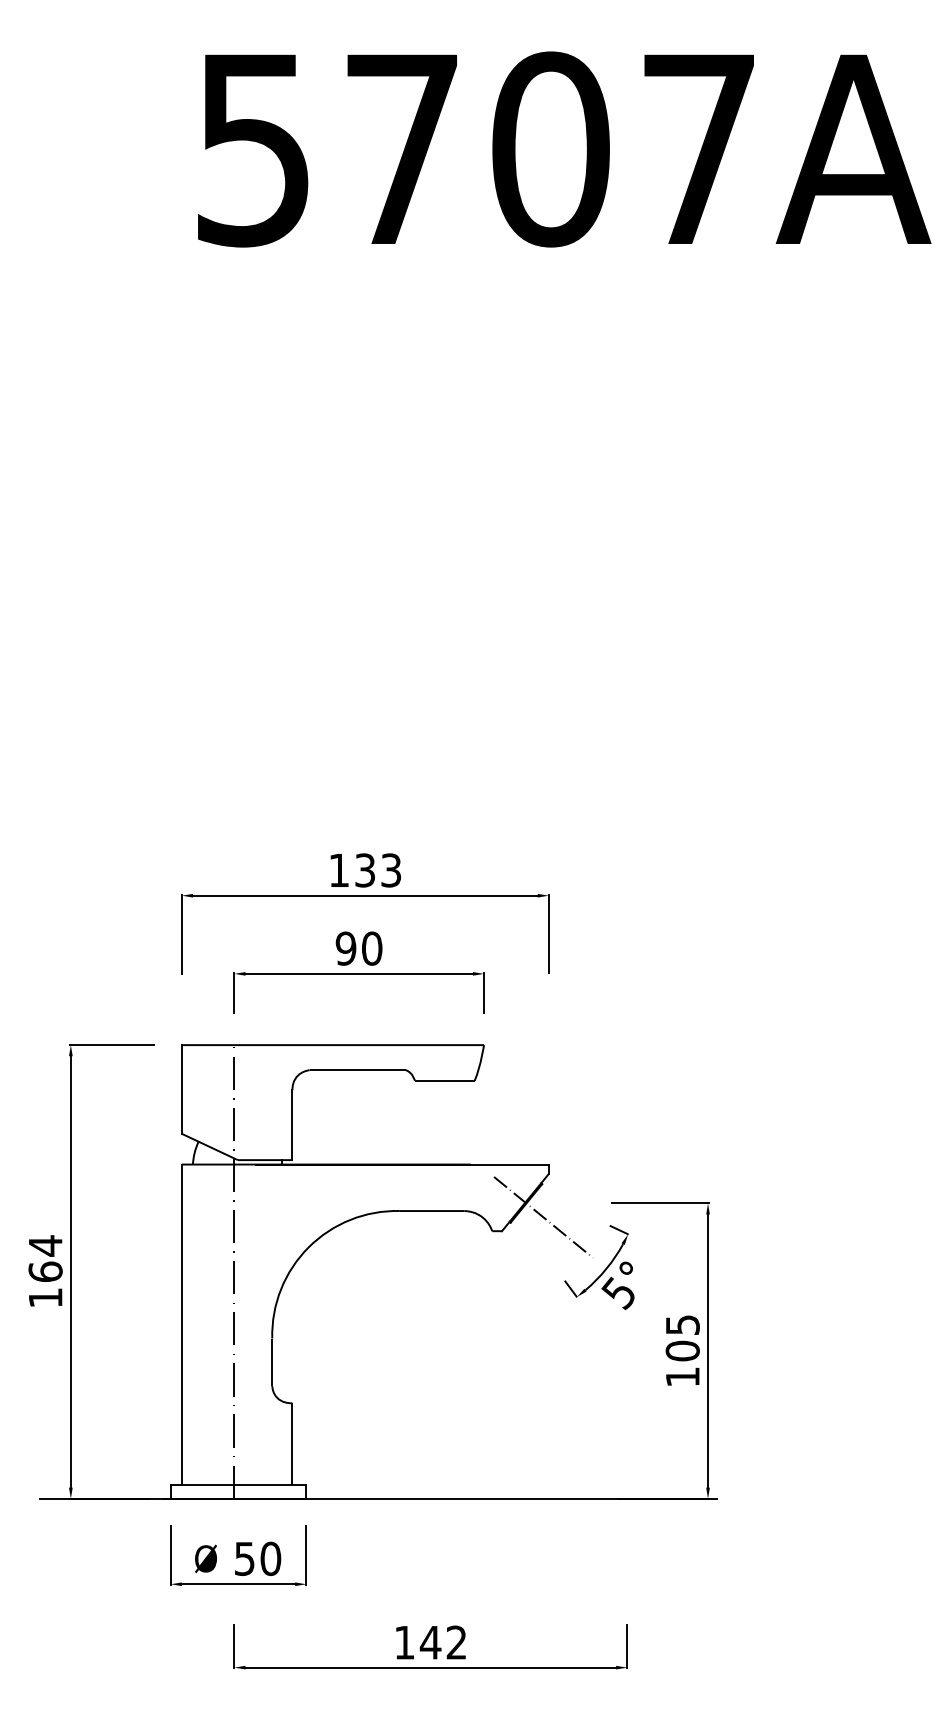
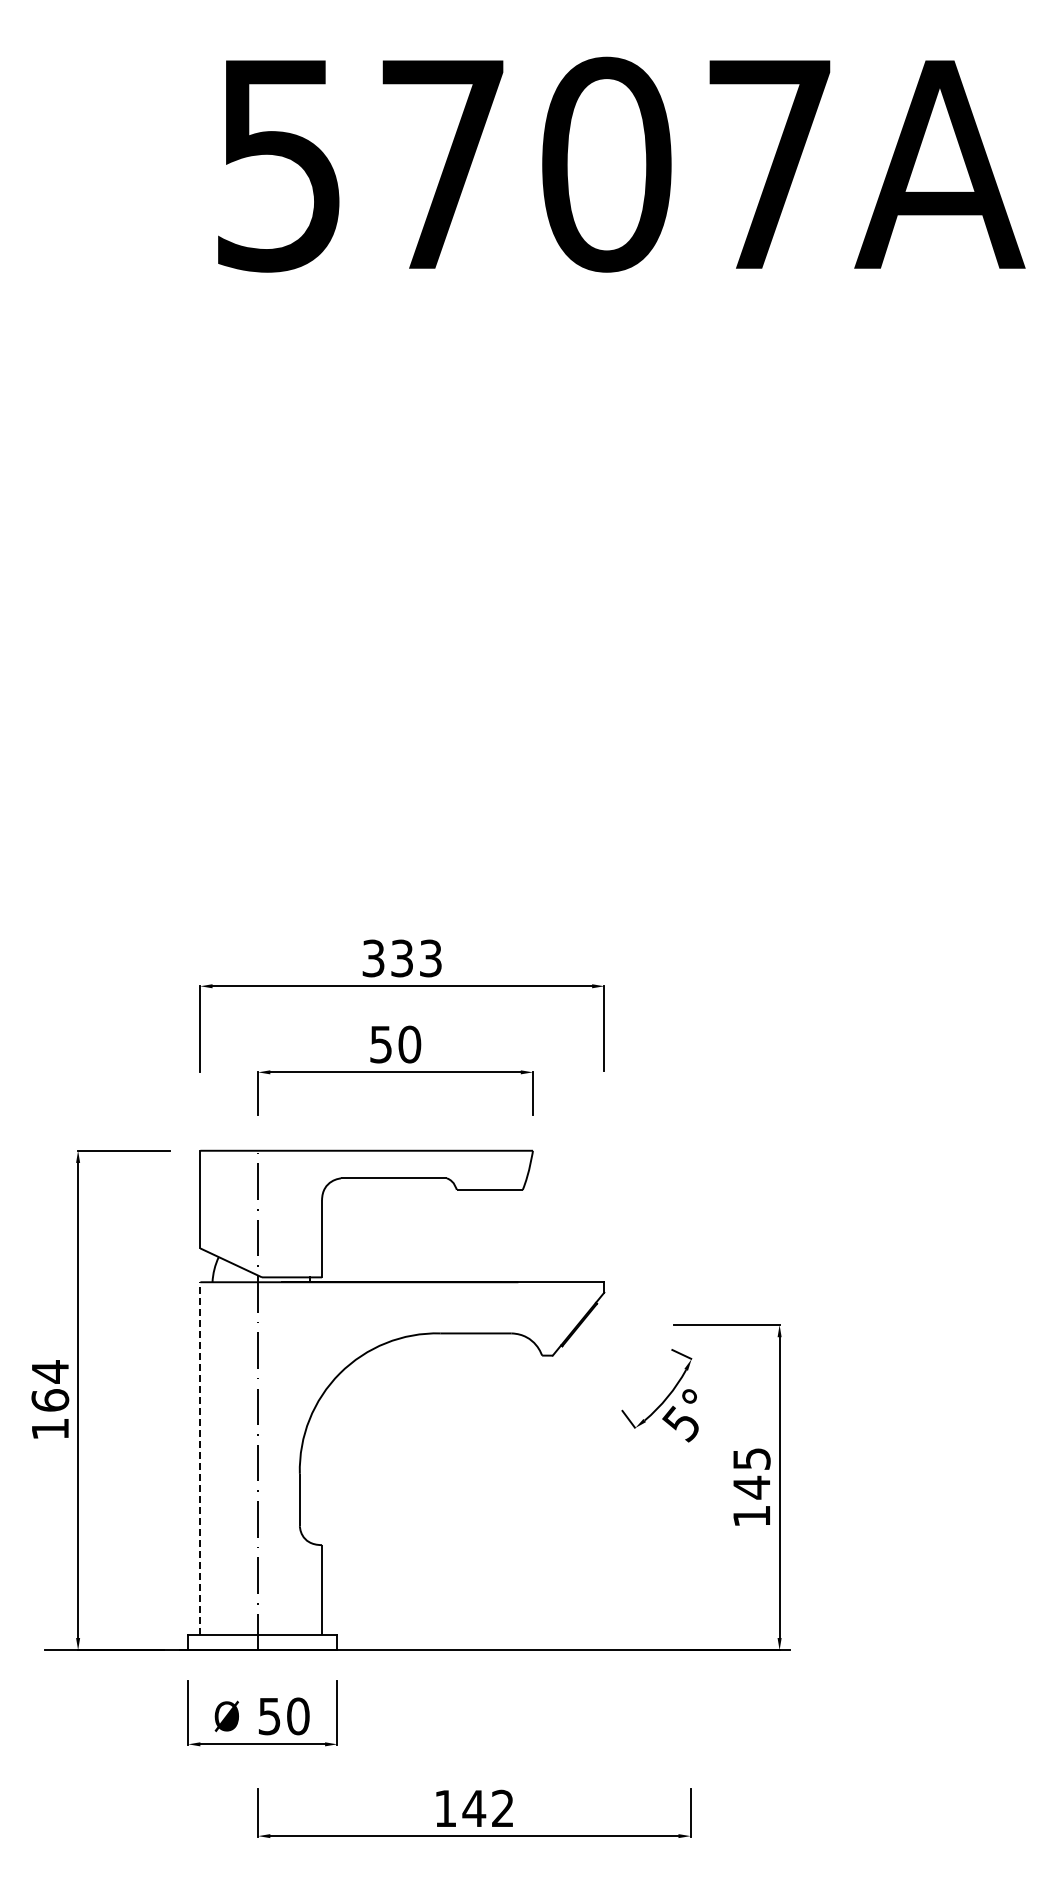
text: (339, 870) -> (373, 958), 133 -> 333
text: (345, 948) -> (380, 1044), 90 -> 50
line: (543, 1217) -> (598, 1340), removed
line: (182, 1324) -> (200, 1458), solid -> dashed
text: (682, 1350) -> (751, 1487), 105 -> 145

